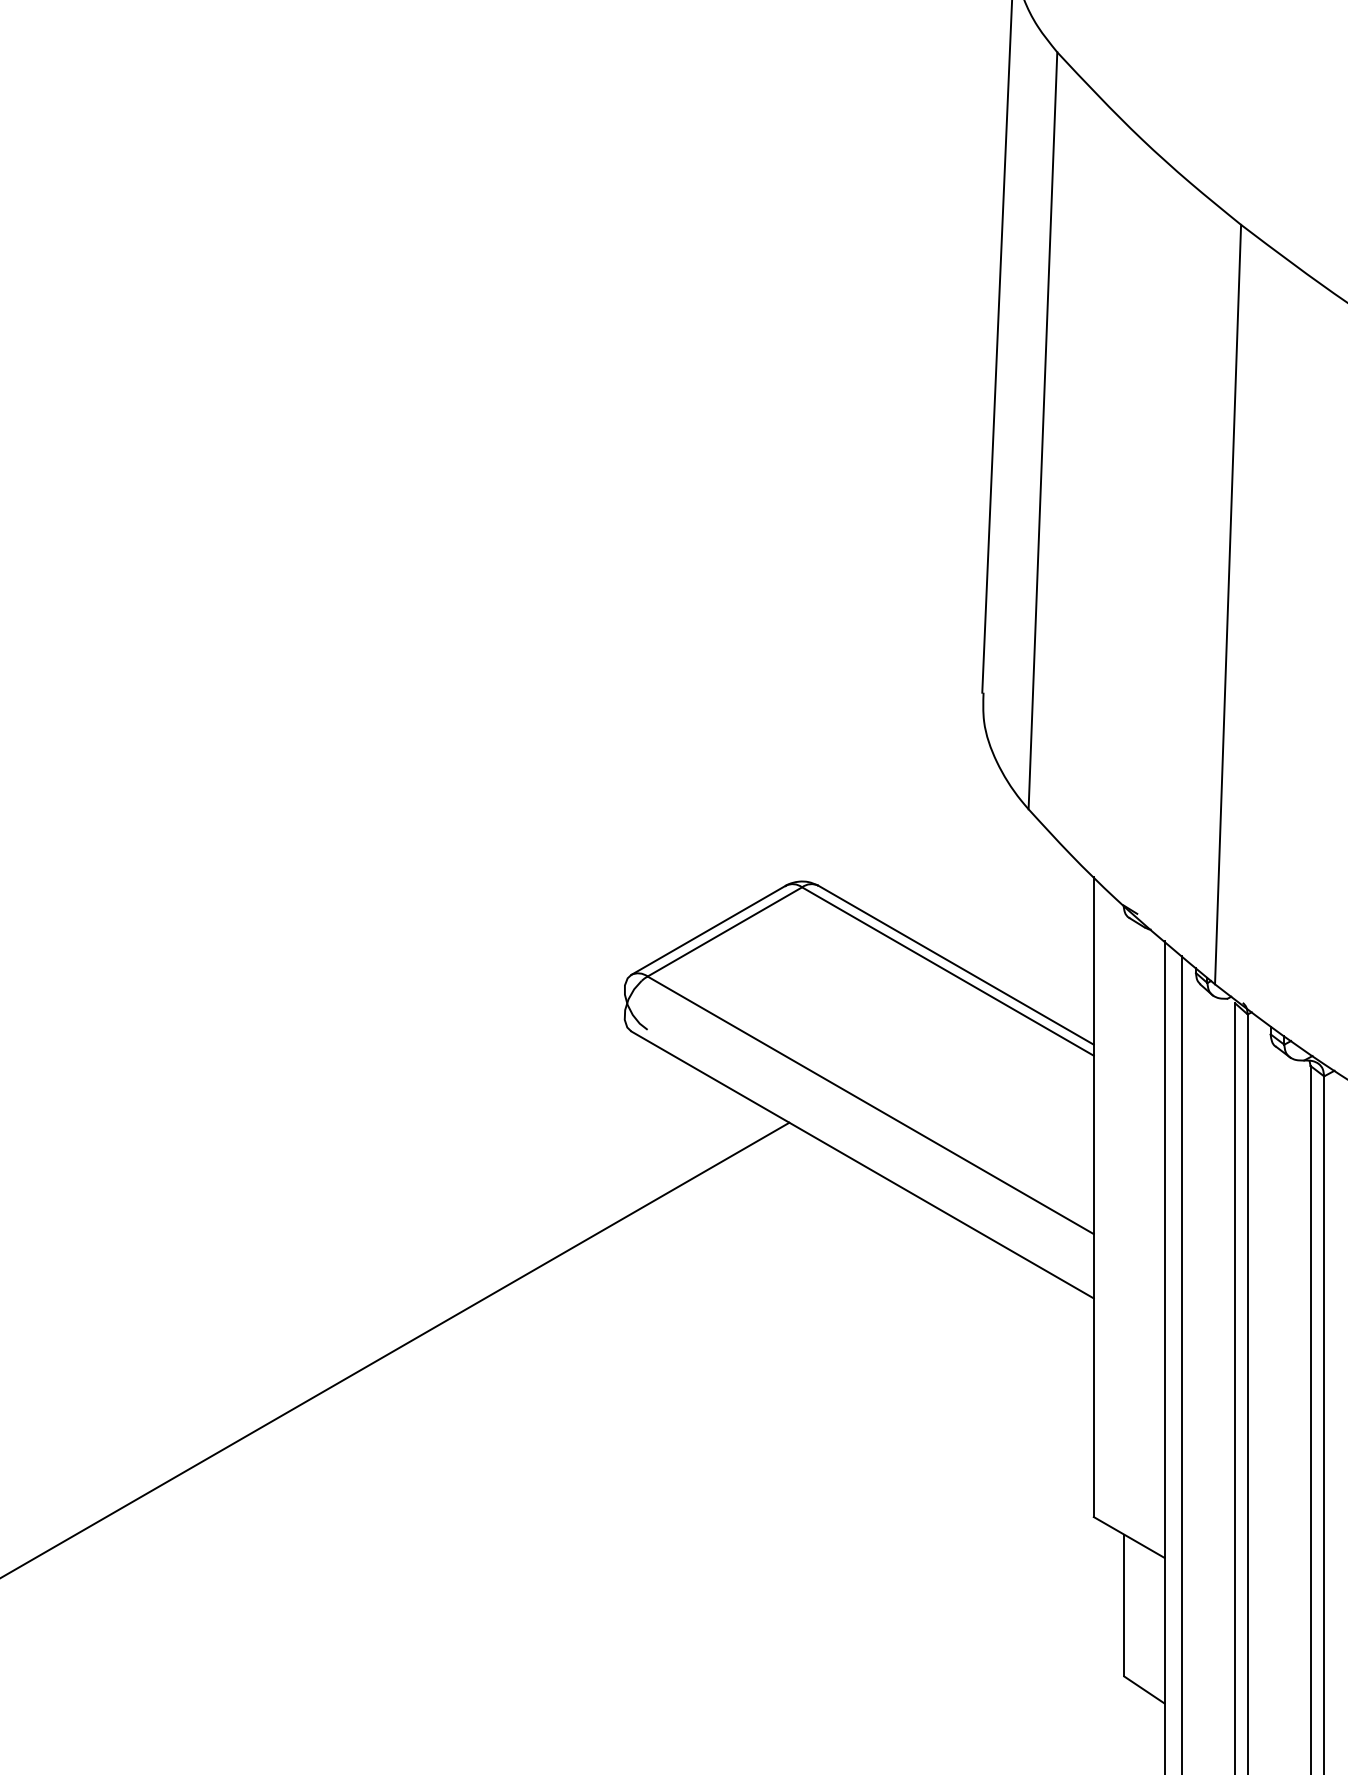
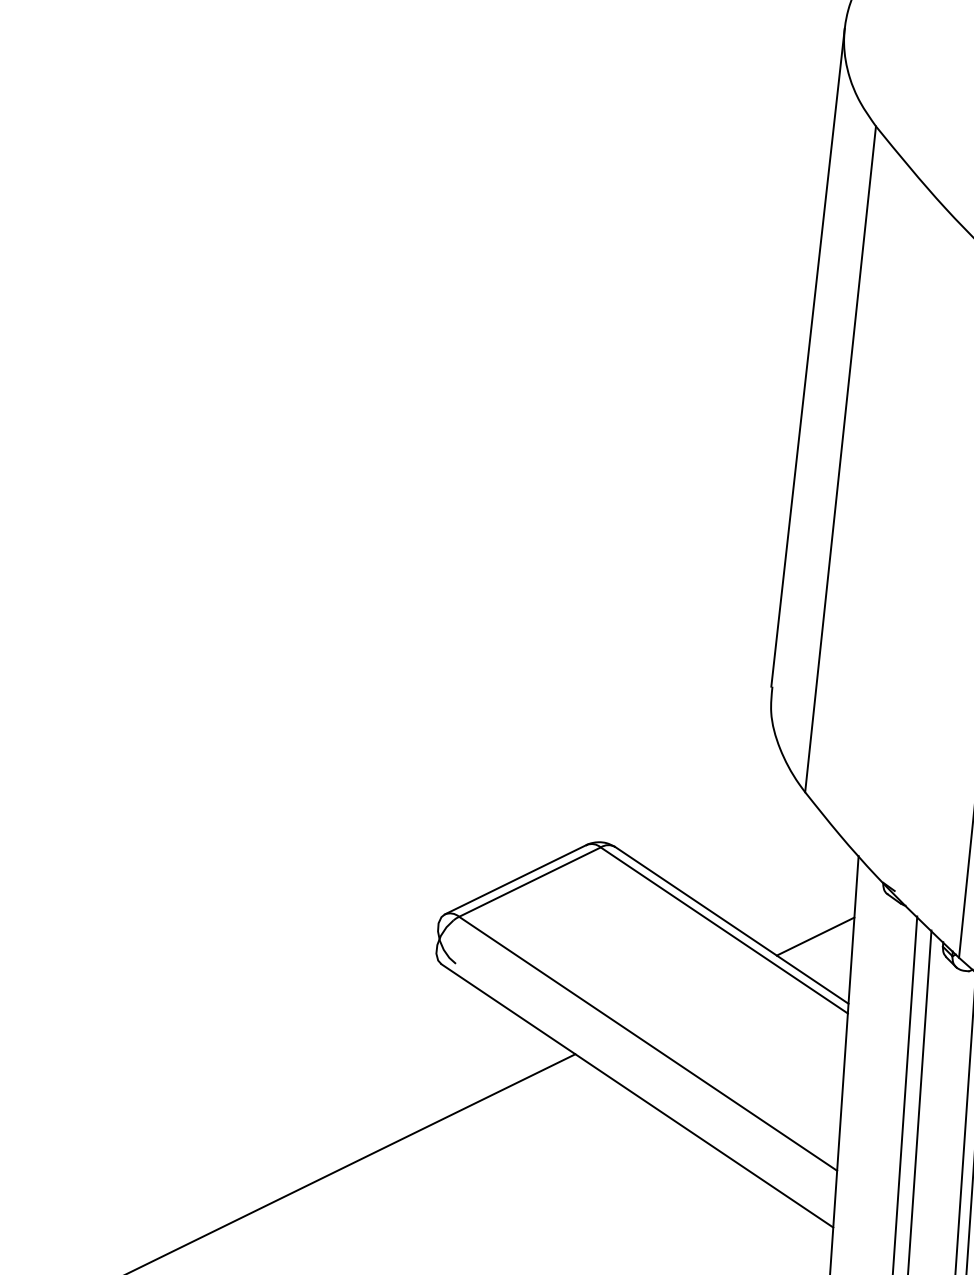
line: (1051, 971) -> (815, 936), added

